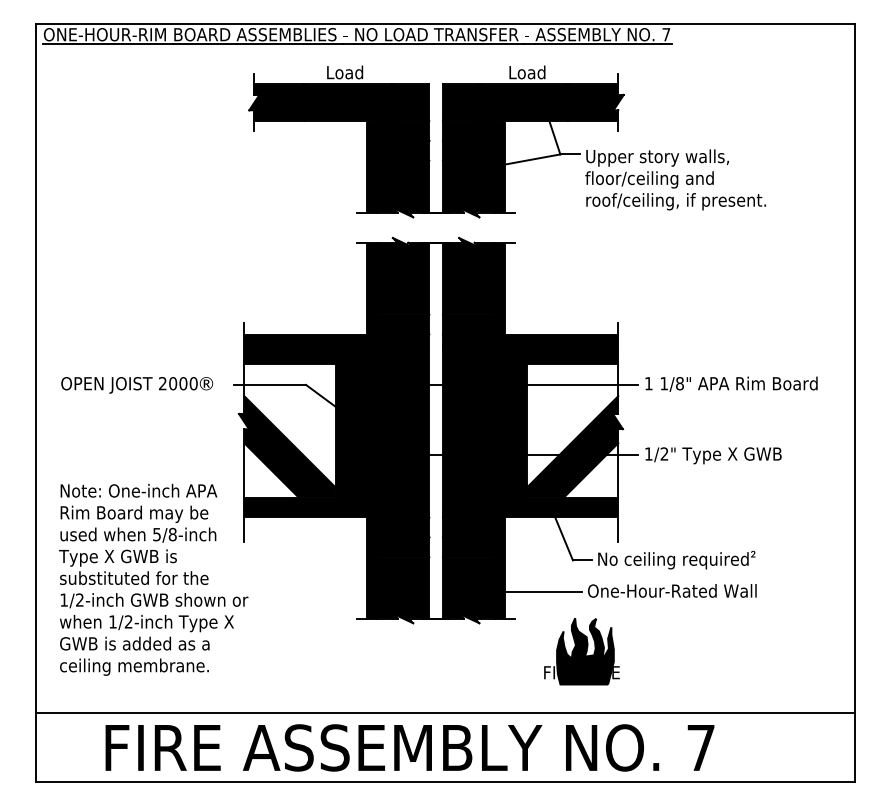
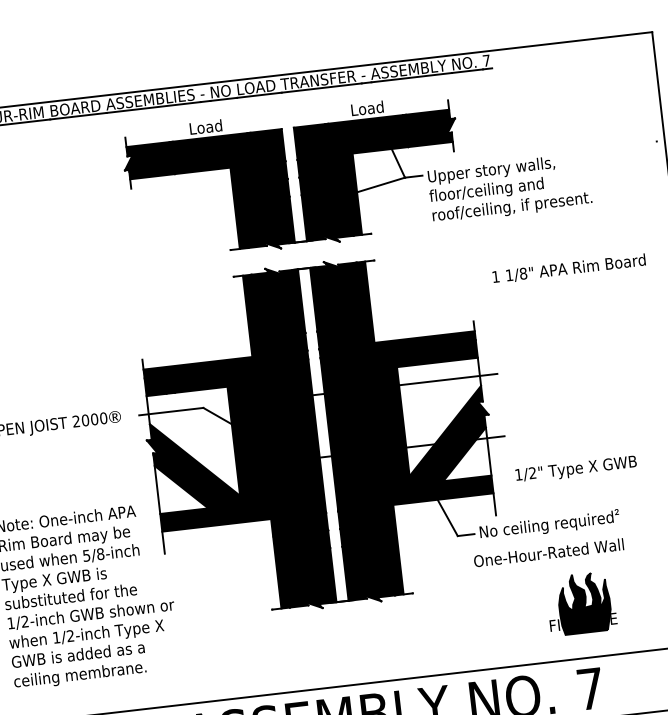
text: (731, 383) -> (569, 268), moved
text: (713, 455) -> (576, 469), moved
line: (543, 592) -> (434, 567), removed
part: (581, 651) -> (580, 603), moved

